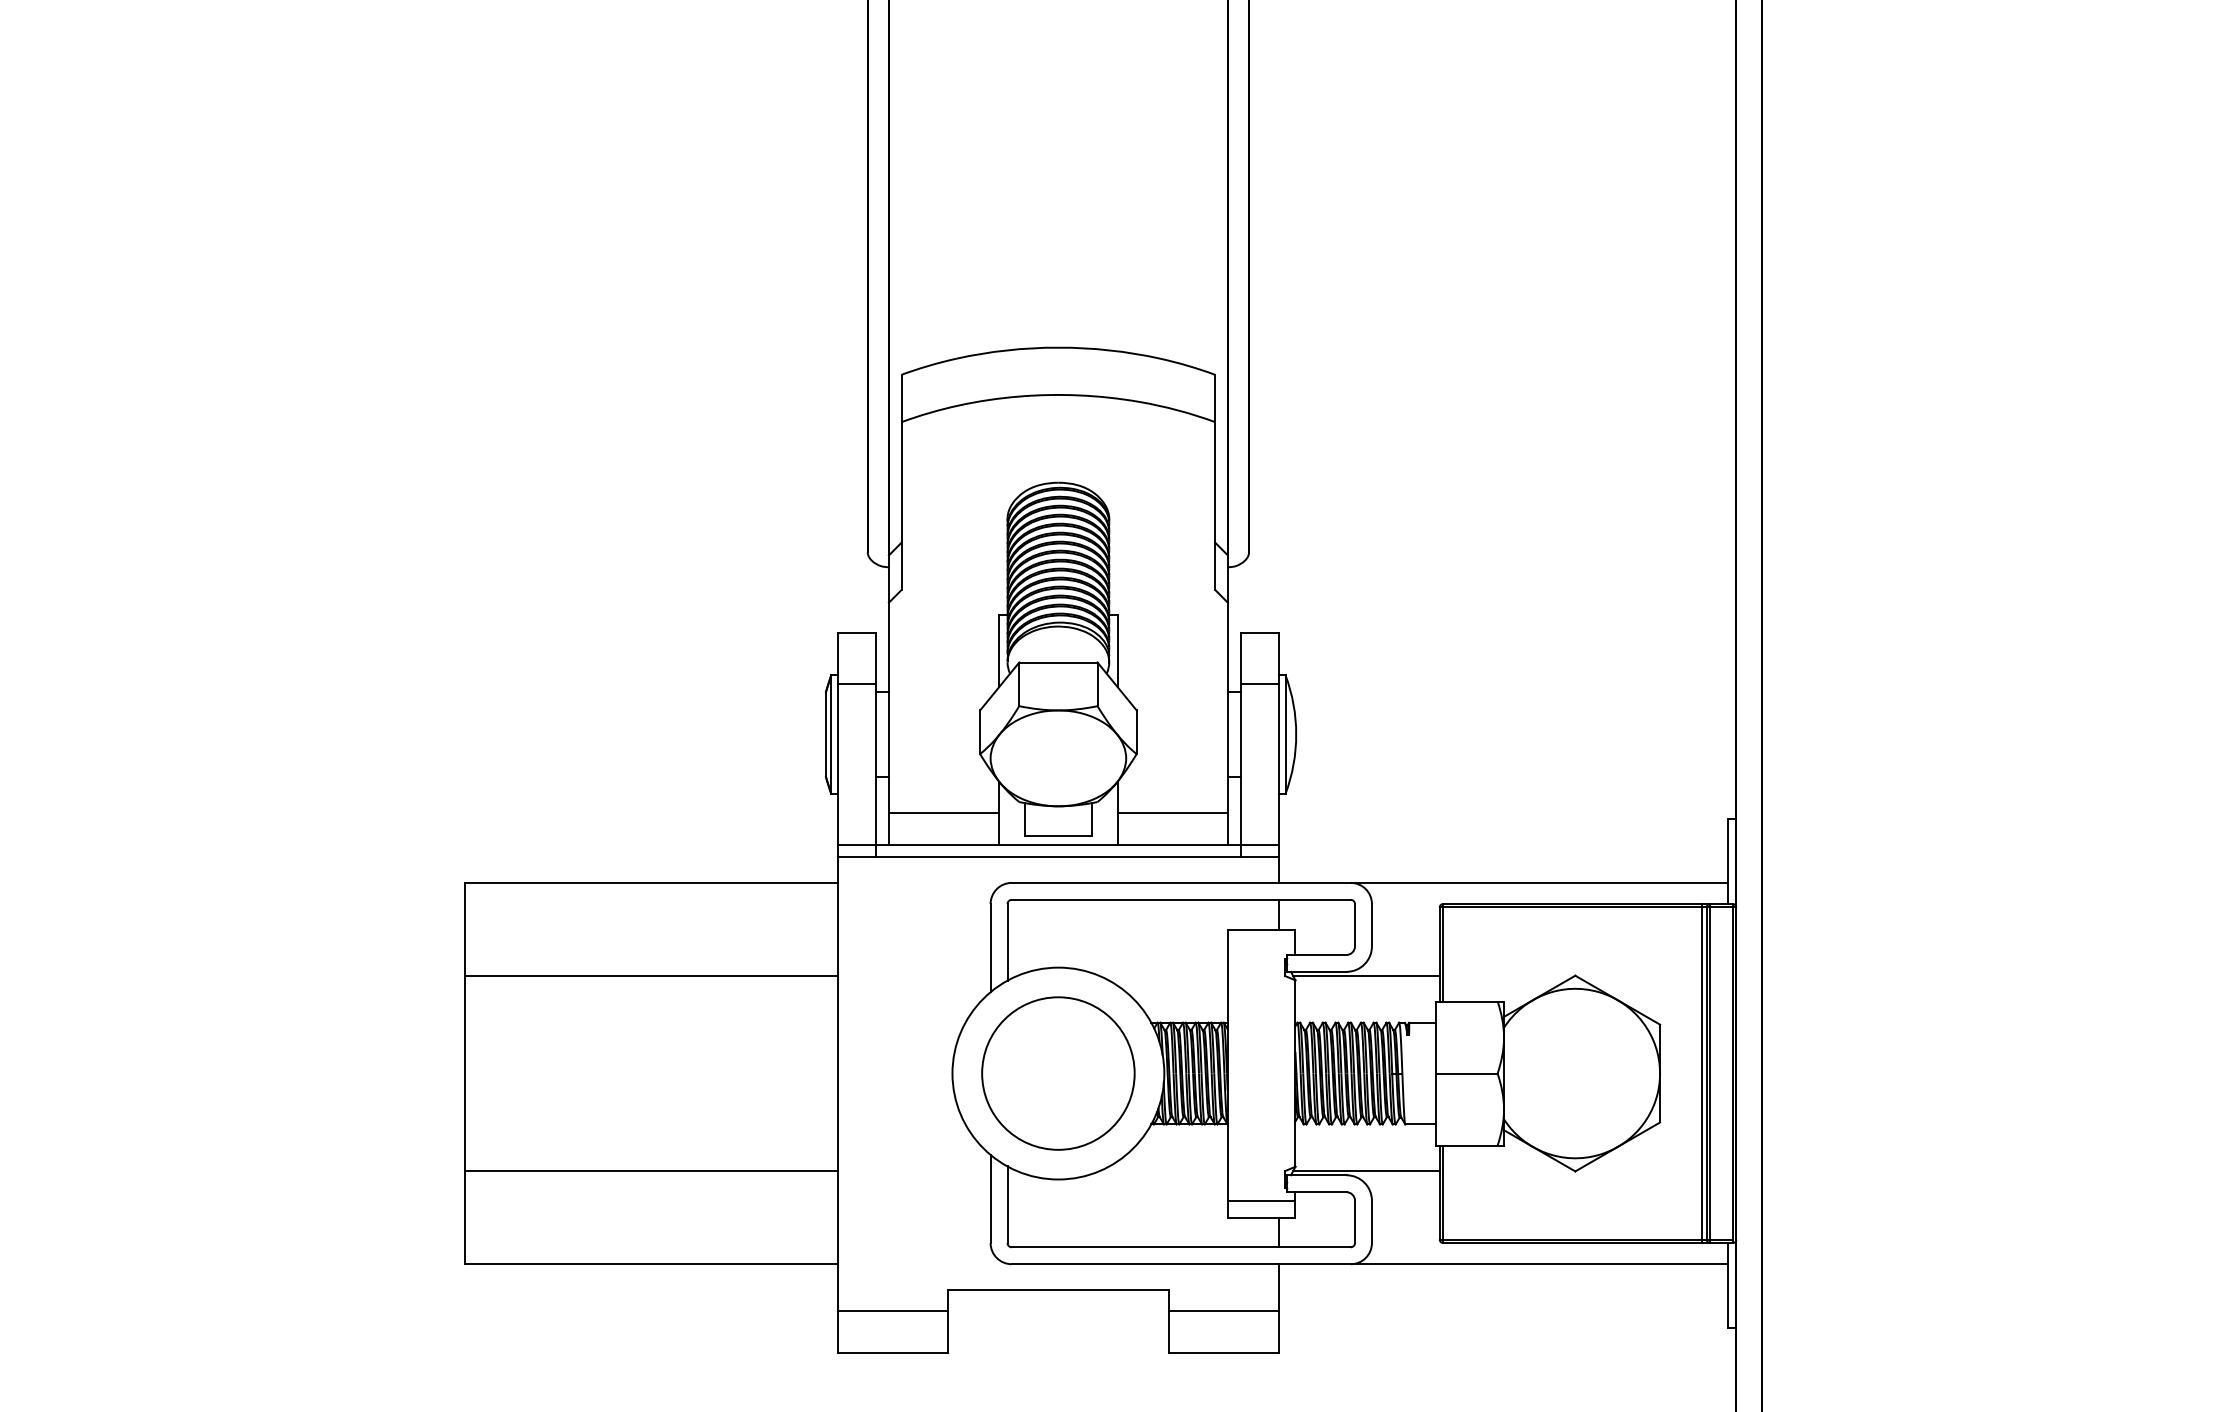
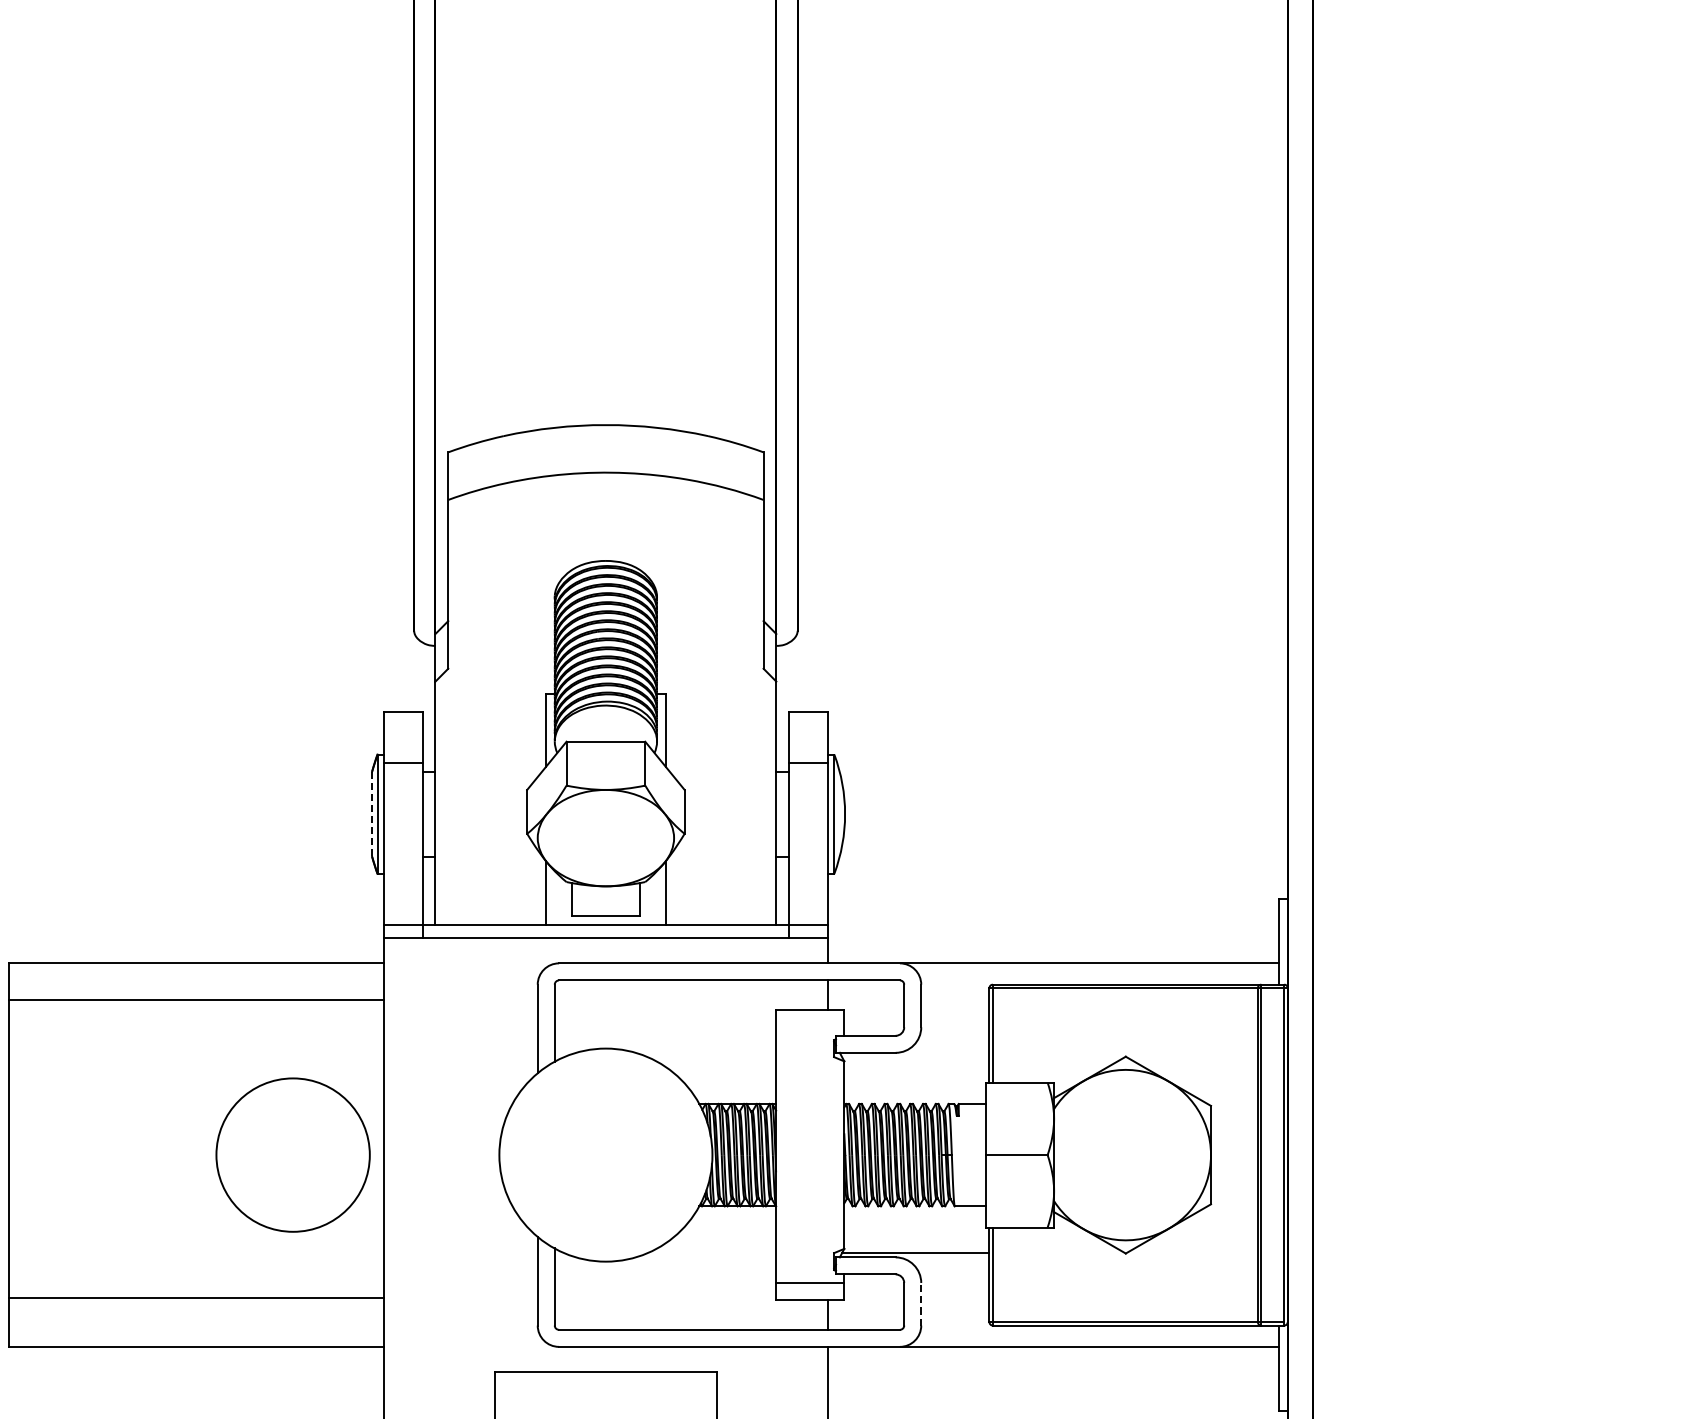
line: (825, 735) -> (371, 815), solid -> dashed
line: (943, 812) -> (490, 892), removed
line: (1172, 812) -> (720, 892), removed
line: (651, 975) -> (196, 999), moved
line: (1366, 975) -> (915, 1056), removed
circle: (1058, 1073) -> (293, 1155), moved
line: (1702, 1073) -> (1253, 1155), removed
line: (651, 1171) -> (196, 1297), moved
line: (1371, 1221) -> (920, 1303), solid -> dashed
line: (893, 1310) -> (440, 1393), removed
line: (1223, 1310) -> (771, 1393), removed

